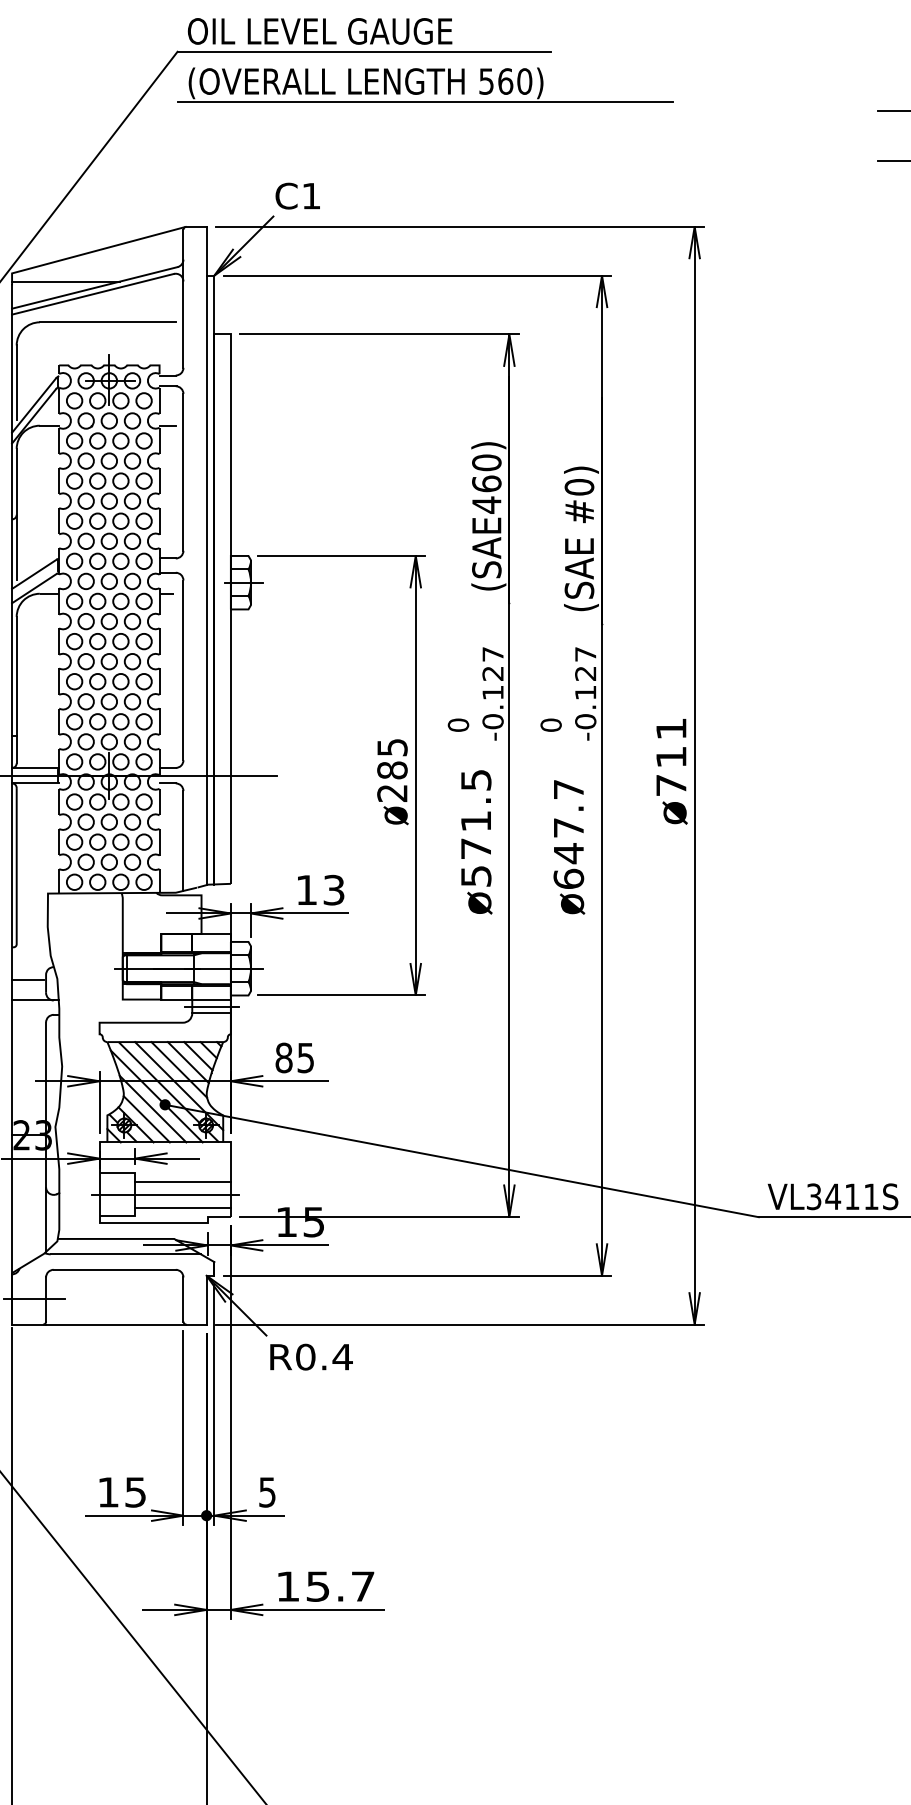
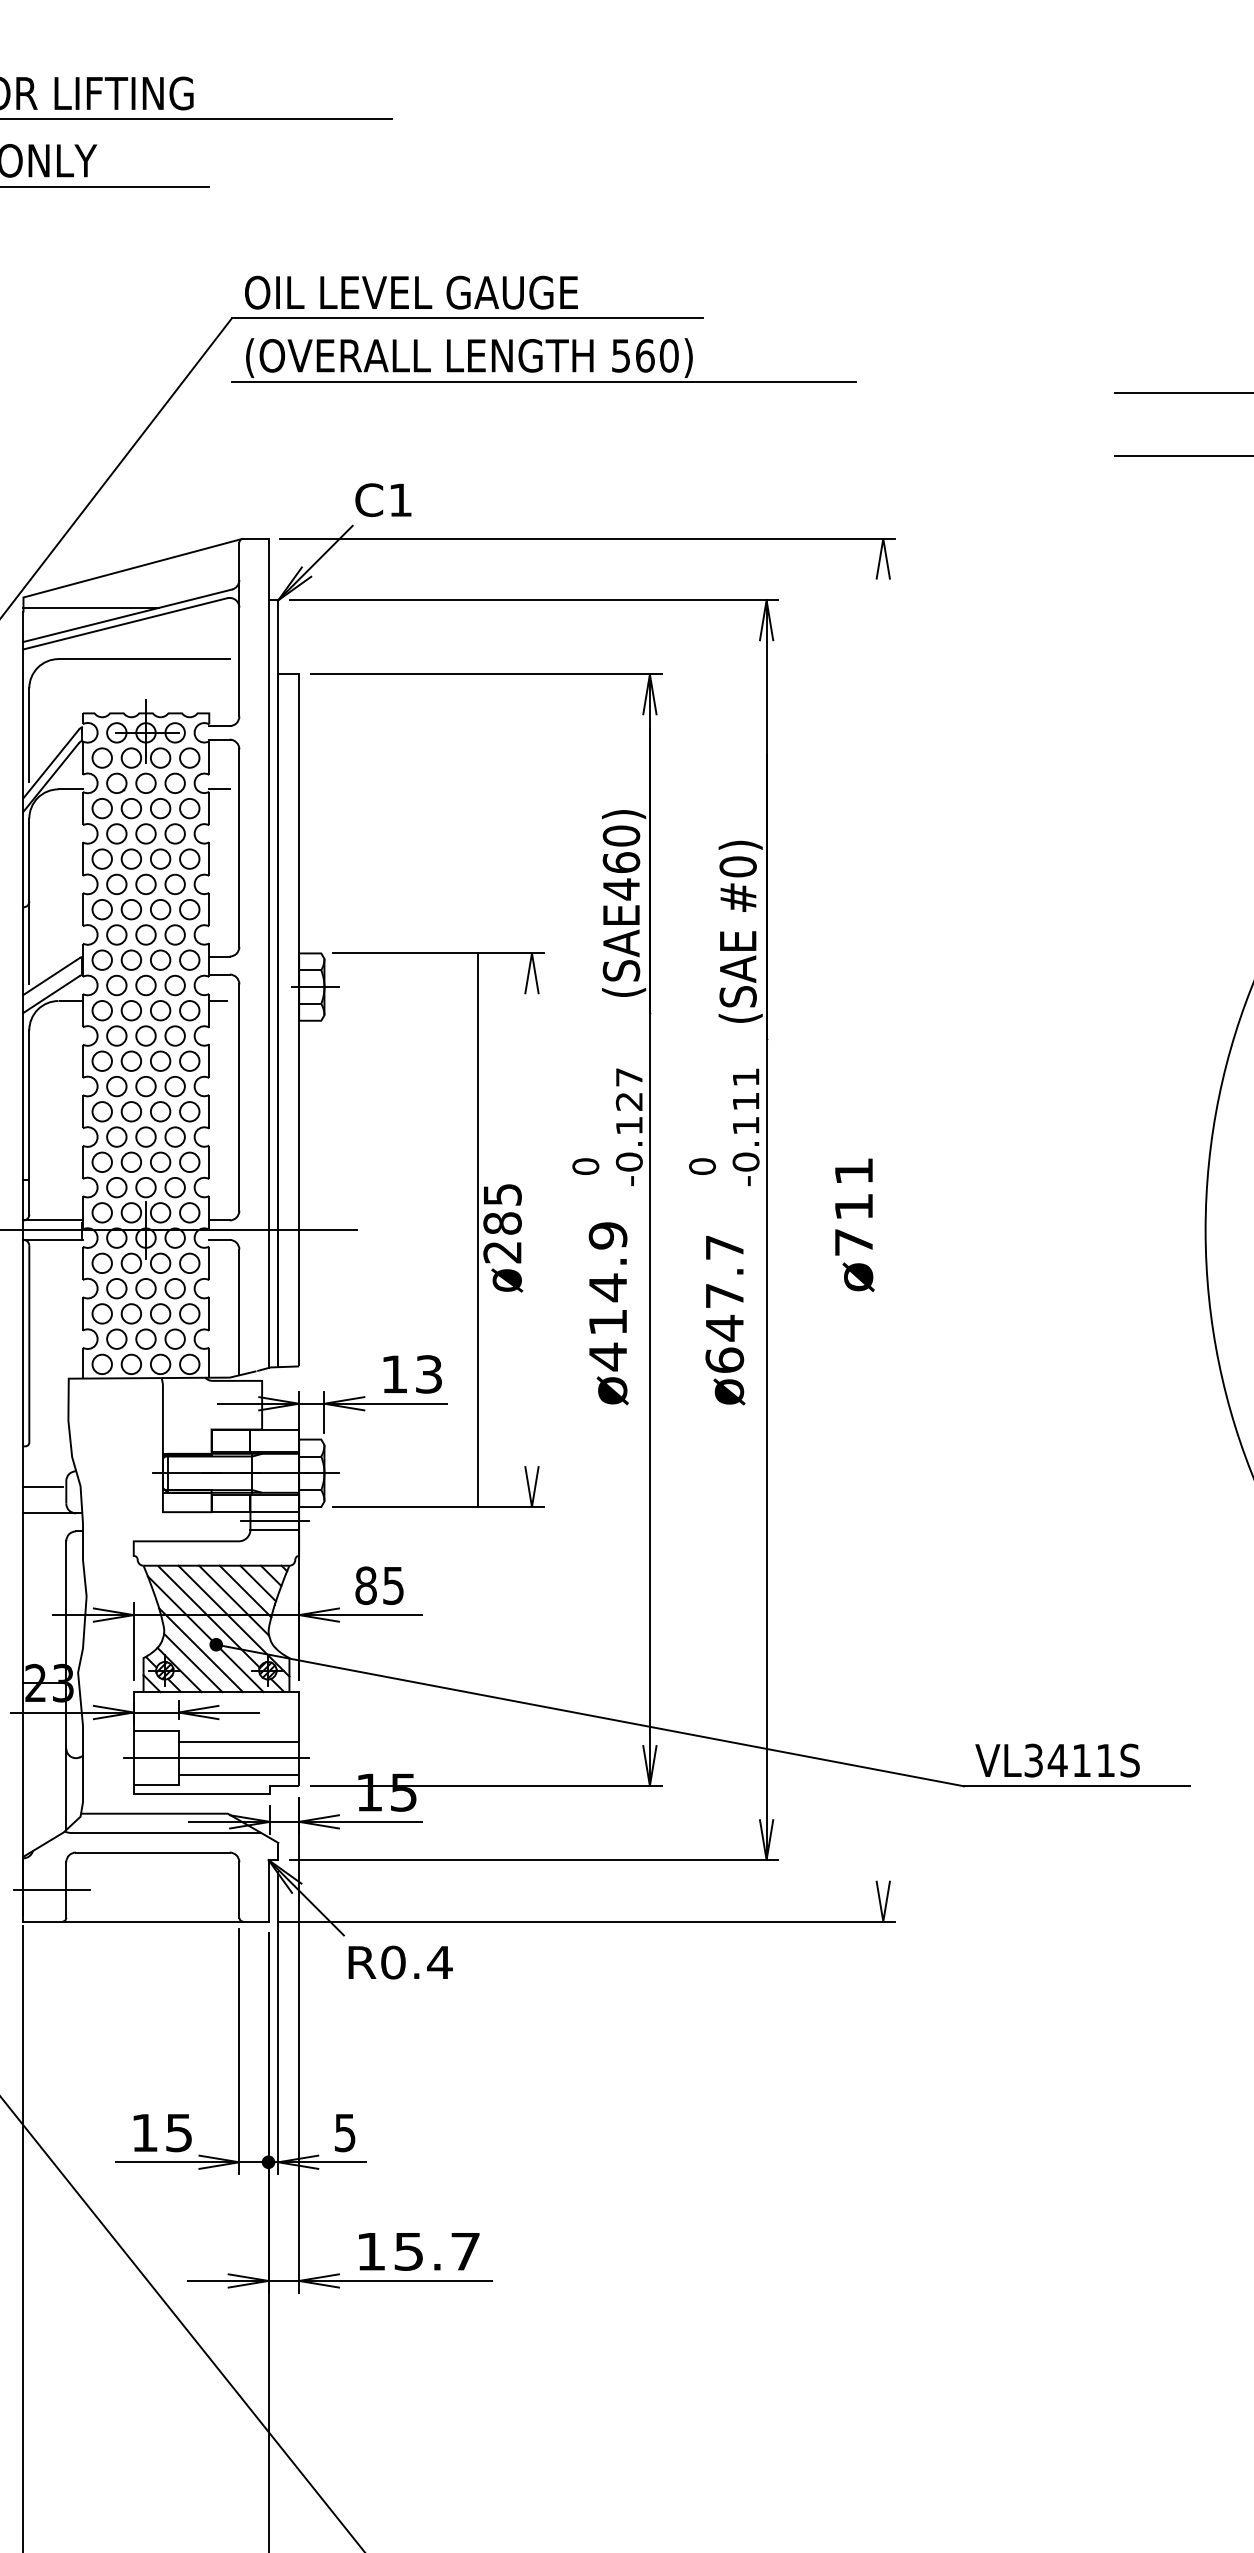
text: (585, 664) -> (745, 1089), -0.127 -> -0.111
line: (415, 775) -> (477, 1229), moved
line: (694, 775) -> (883, 1229), removed
text: (475, 828) -> (607, 1296), ø571.5 -> ø414.9

